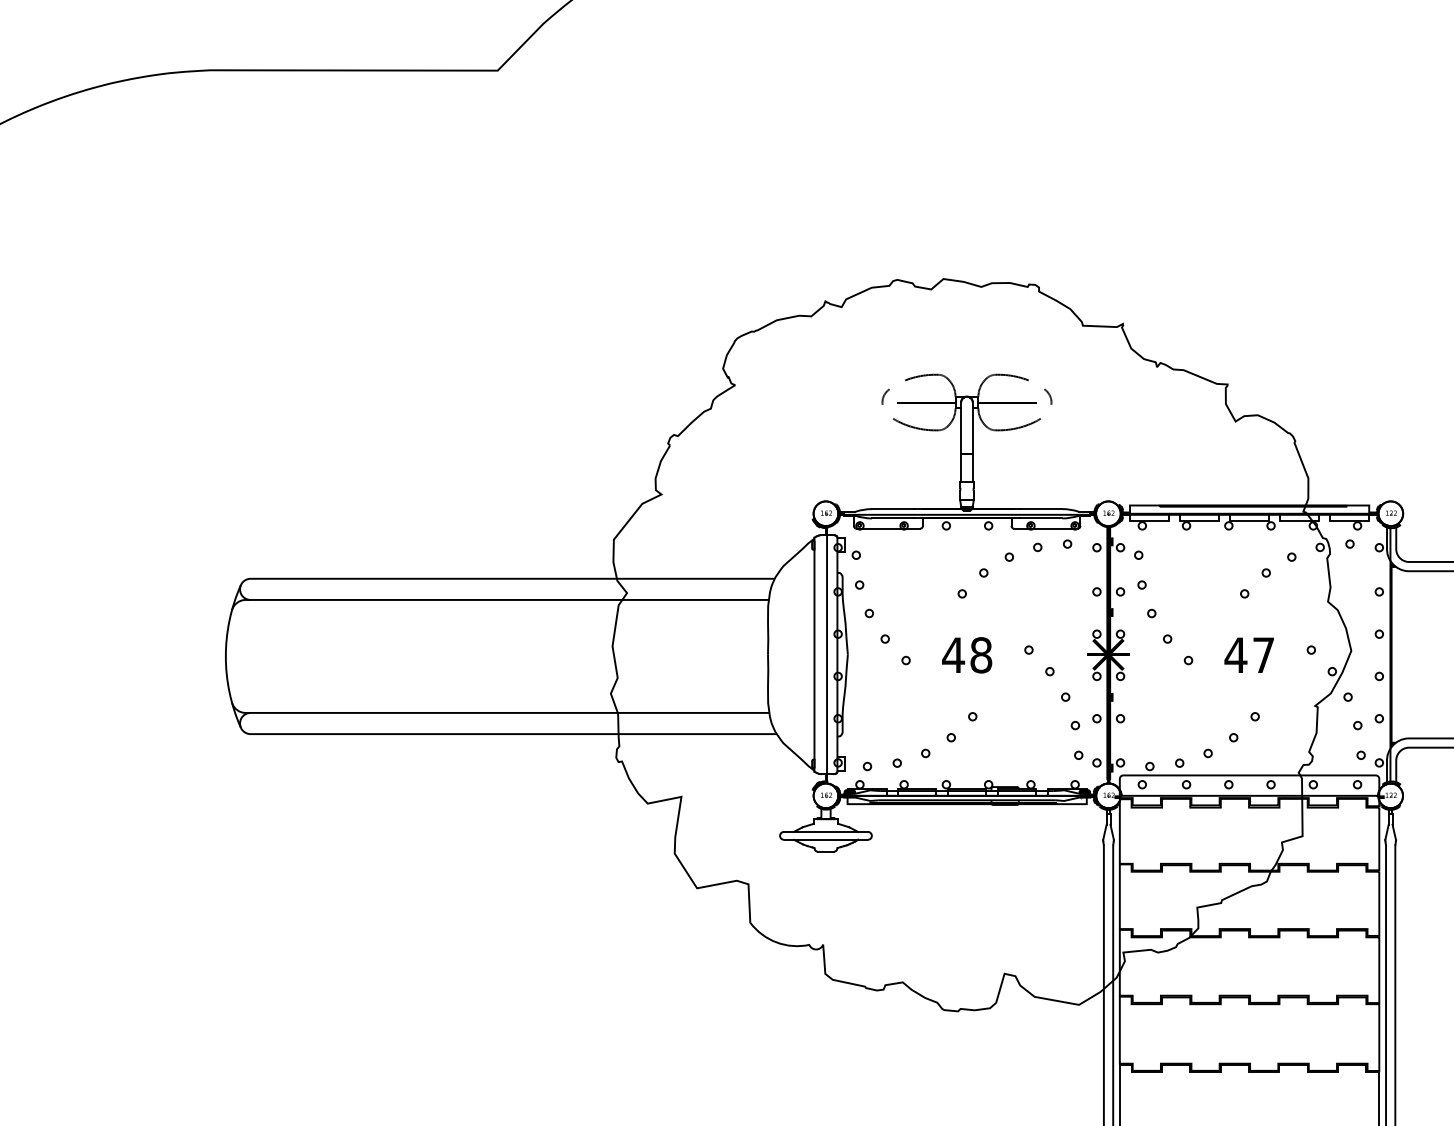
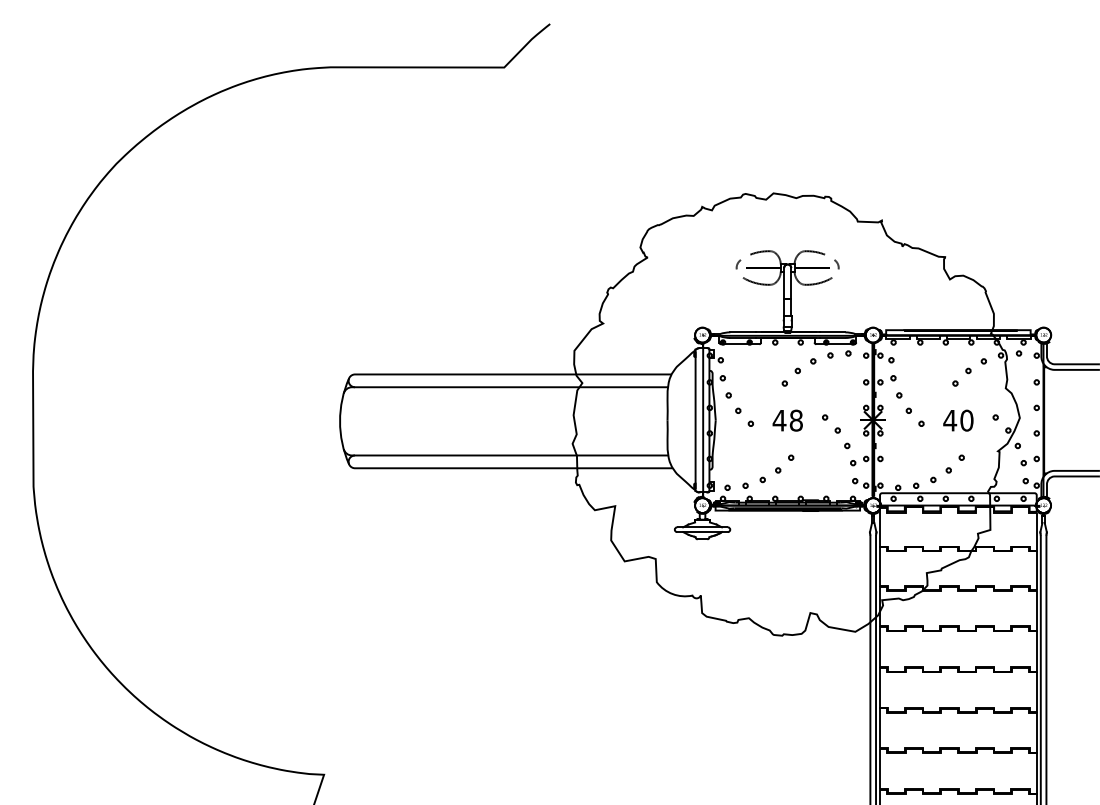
text: (1263, 655) -> (966, 420), 47 -> 40

